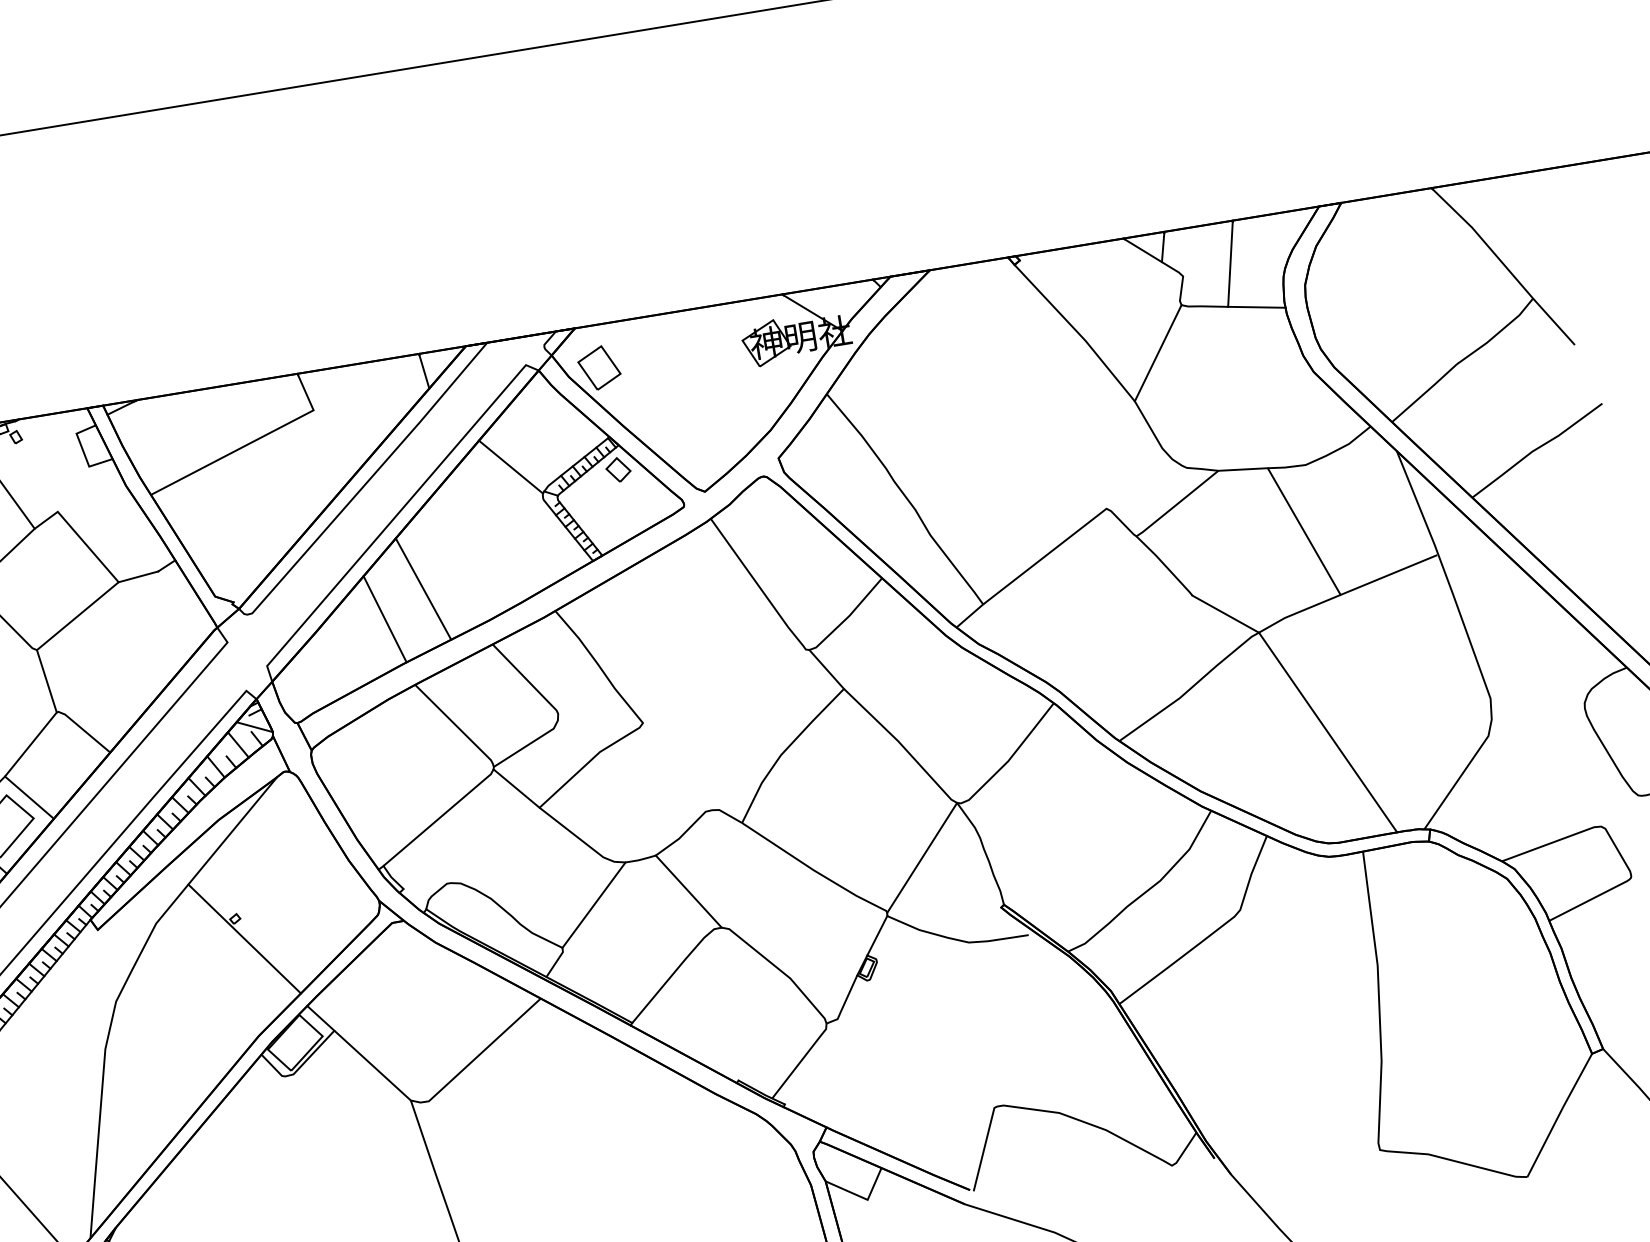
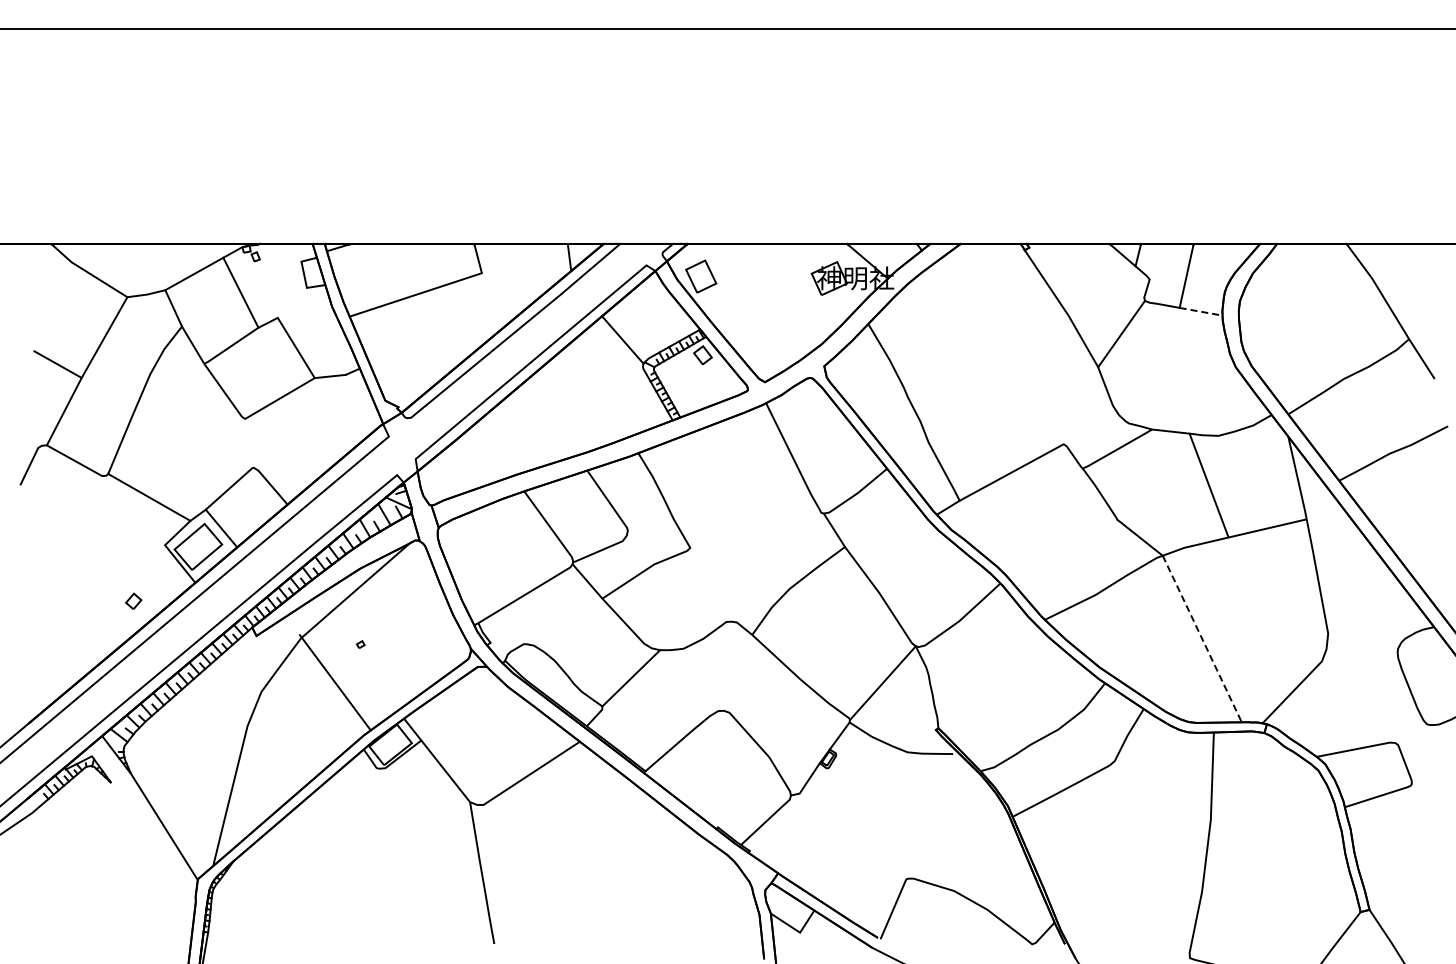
line: (1257, 306) -> (1201, 311), solid -> dashed
line: (422, 589) -> (541, 420), removed
line: (384, 619) -> (509, 438), removed
line: (46, 681) -> (248, 443), removed
line: (1328, 733) -> (1202, 639), solid -> dashed
line: (688, 891) -> (703, 679), removed
line: (243, 938) -> (334, 682), moved

